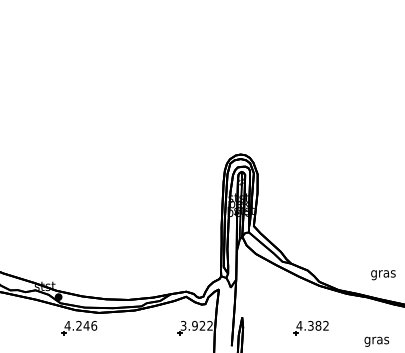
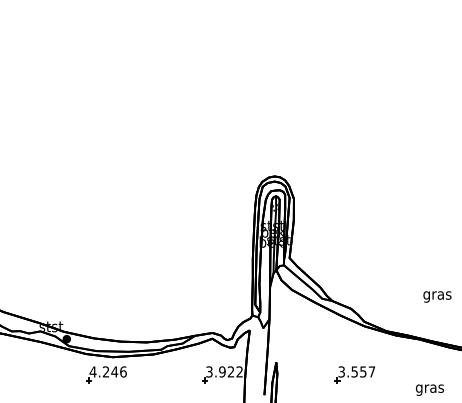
text: (383, 275) -> (437, 297), moved
text: (312, 325) -> (356, 371), 4.382 -> 3.557
part: (79, 328) -> (106, 374), moved

